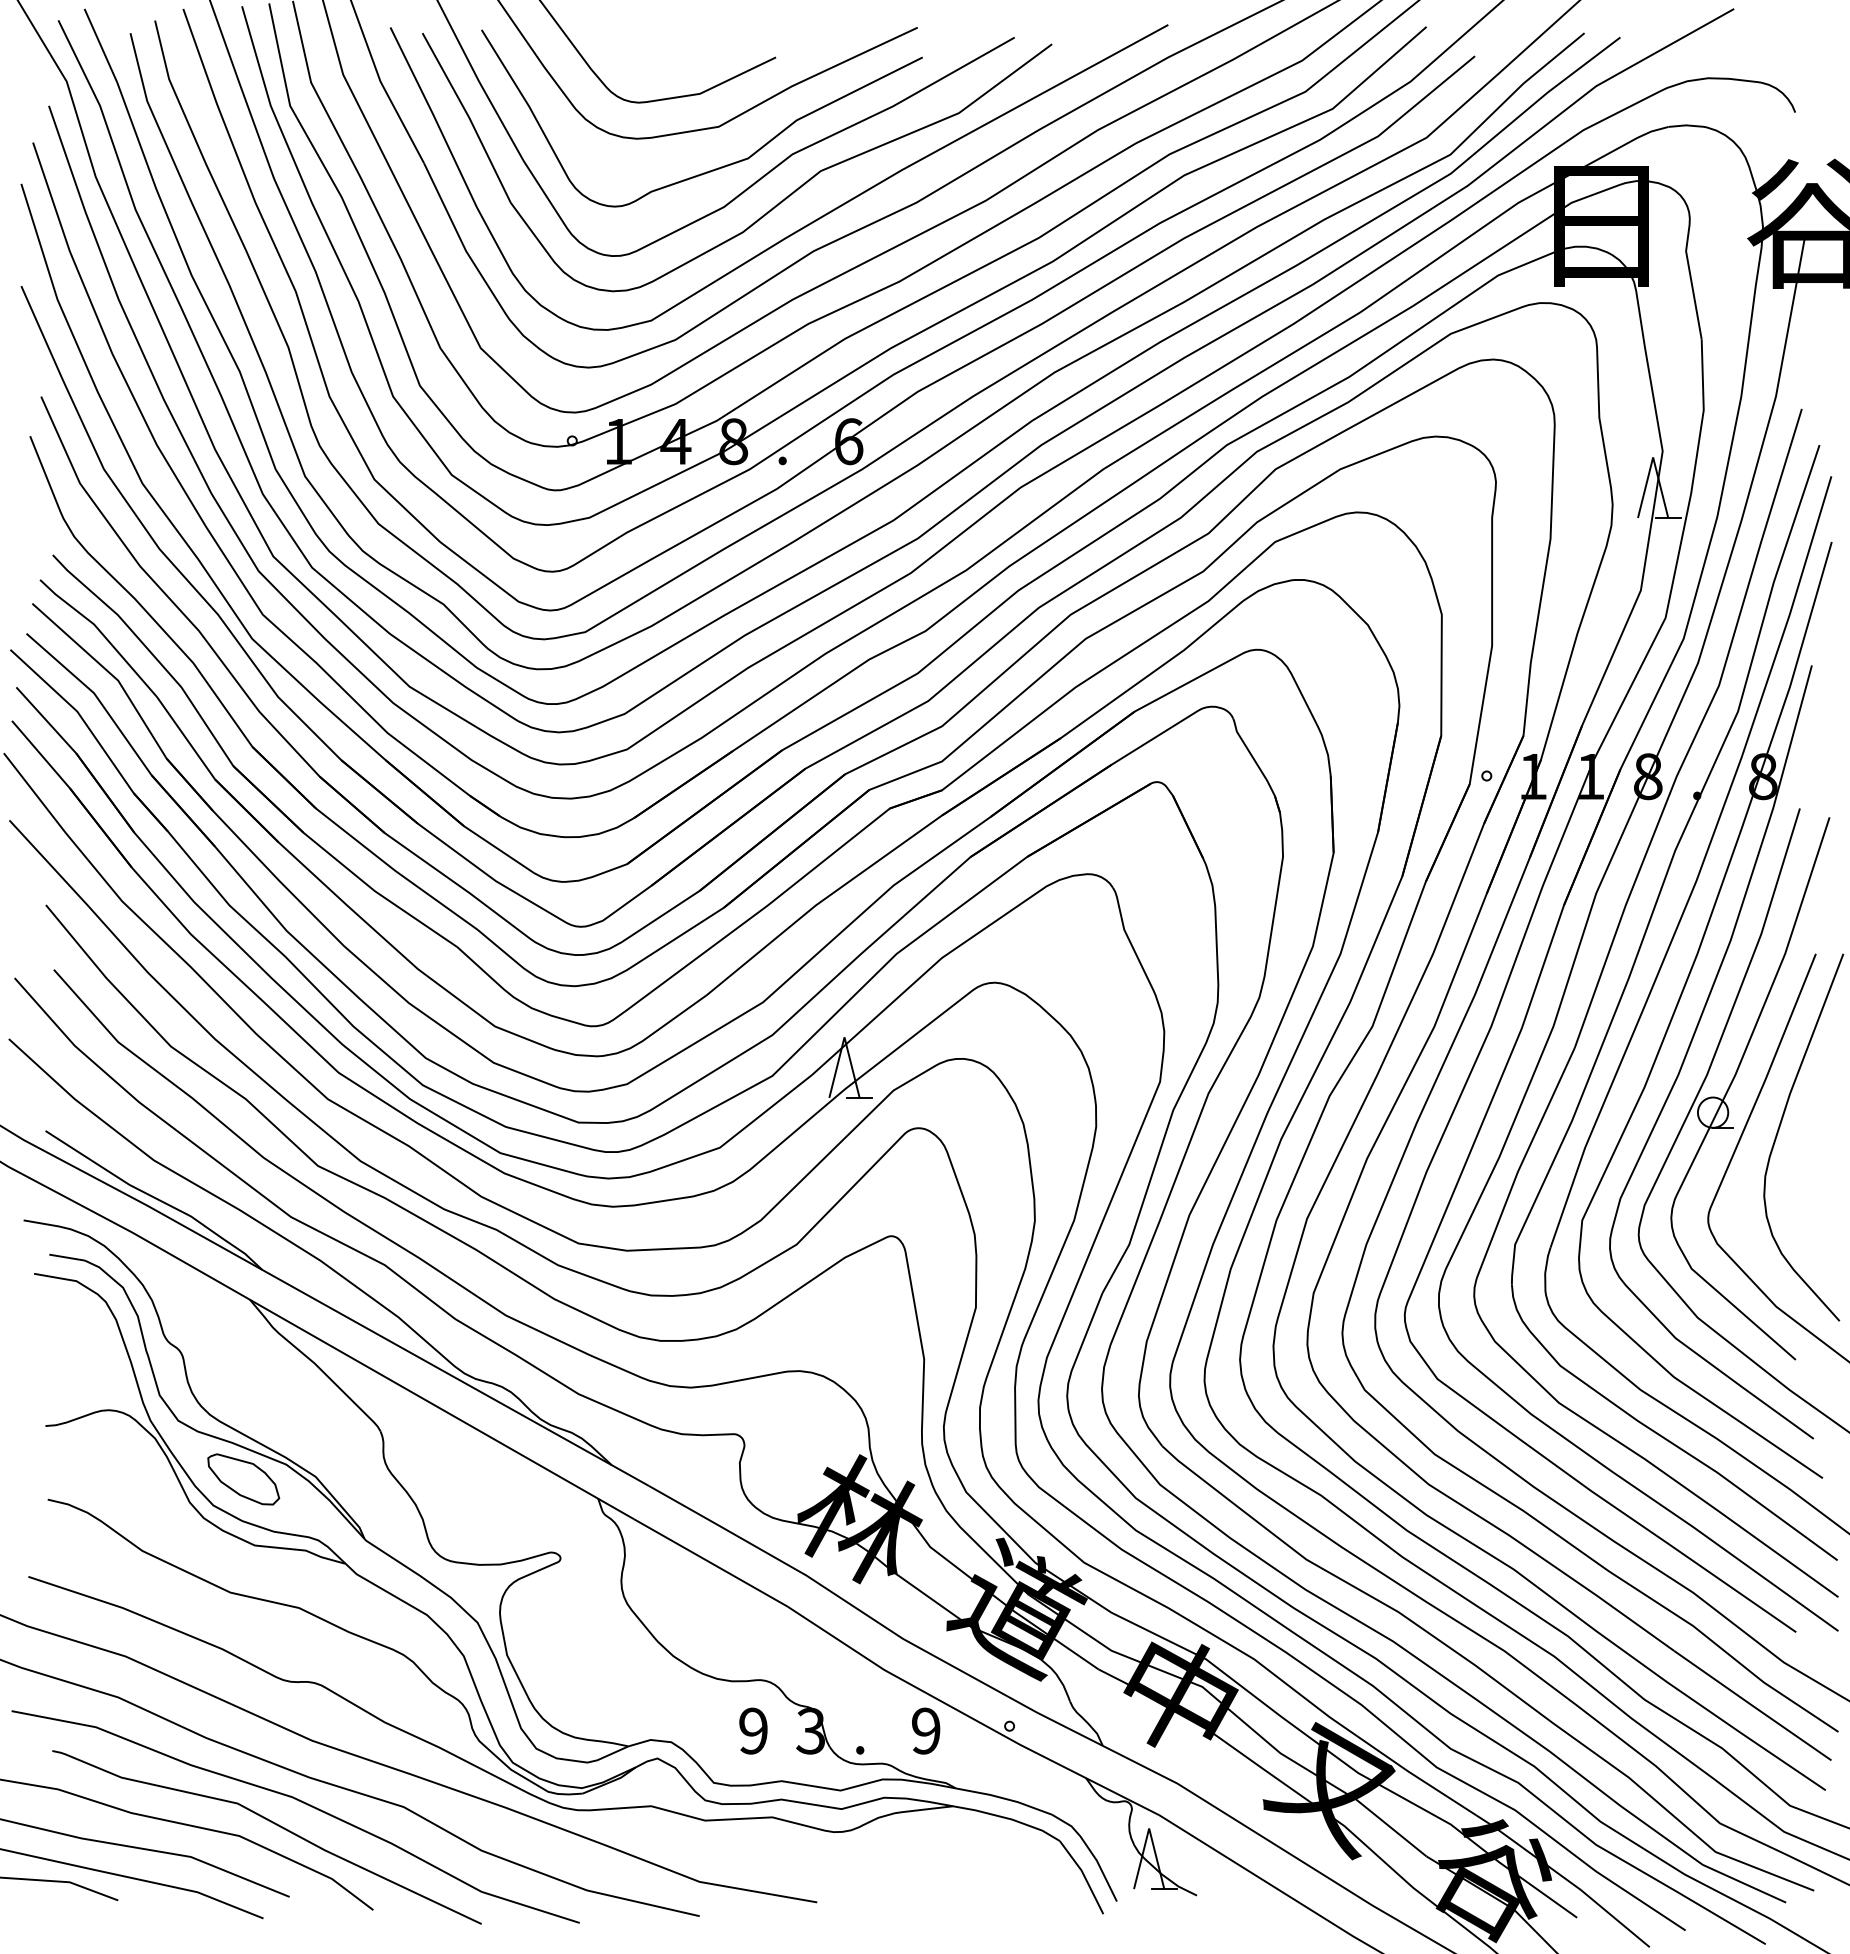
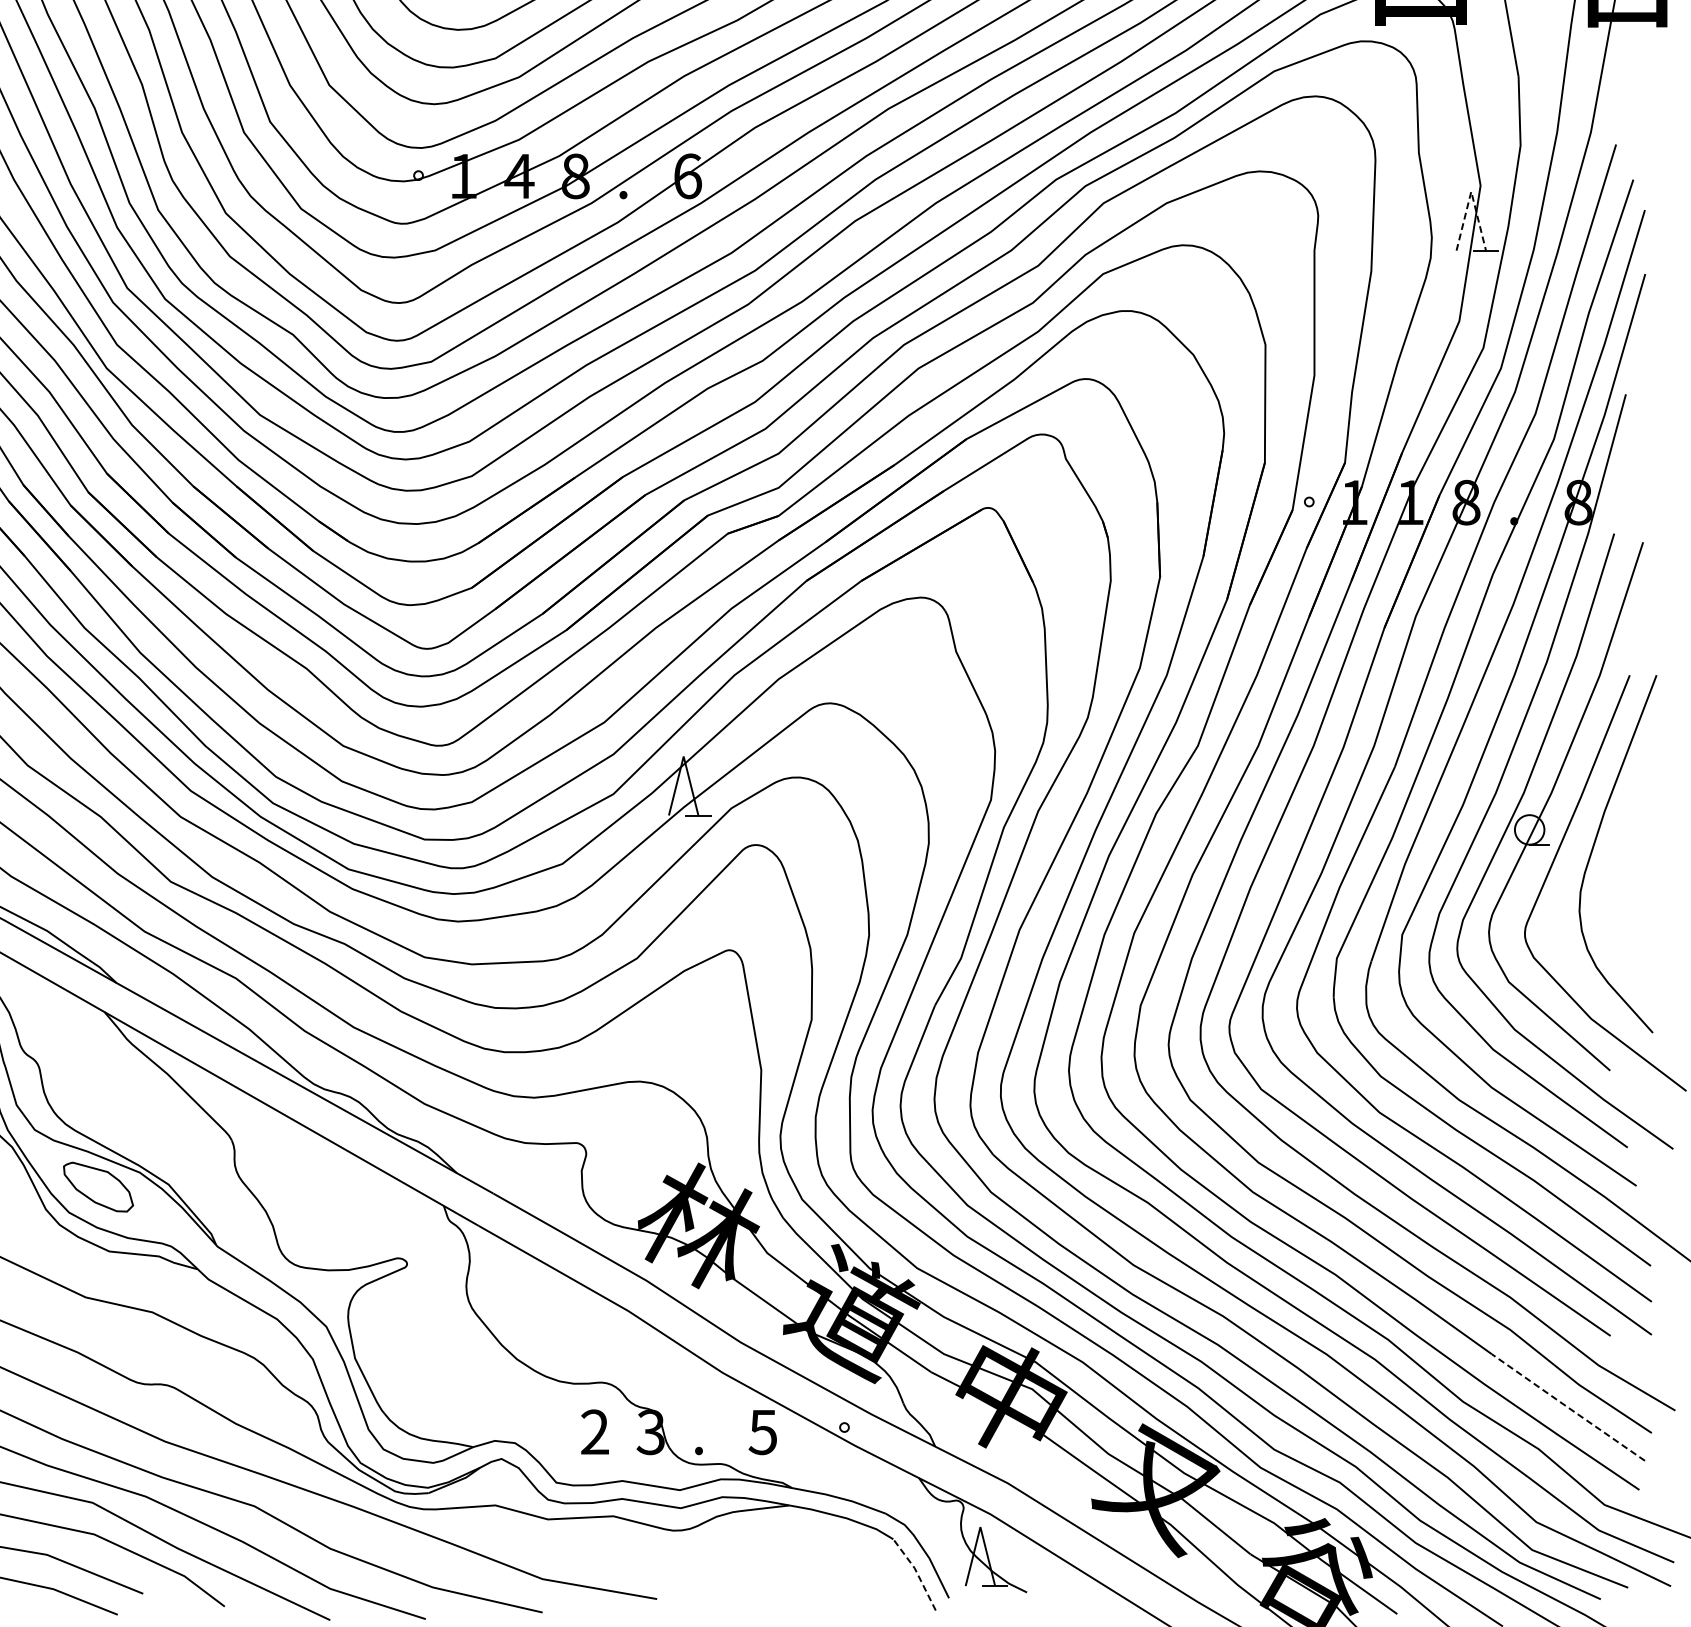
line: (1653, 457) -> (1471, 191), solid -> dashed
line: (1752, 1705) -> (1568, 1407), solid -> dashed
text: (925, 1730) -> (762, 1431), 9 -> 5
text: (753, 1731) -> (595, 1432), 9 -> 2
line: (1083, 1874) -> (916, 1571), solid -> dashed

